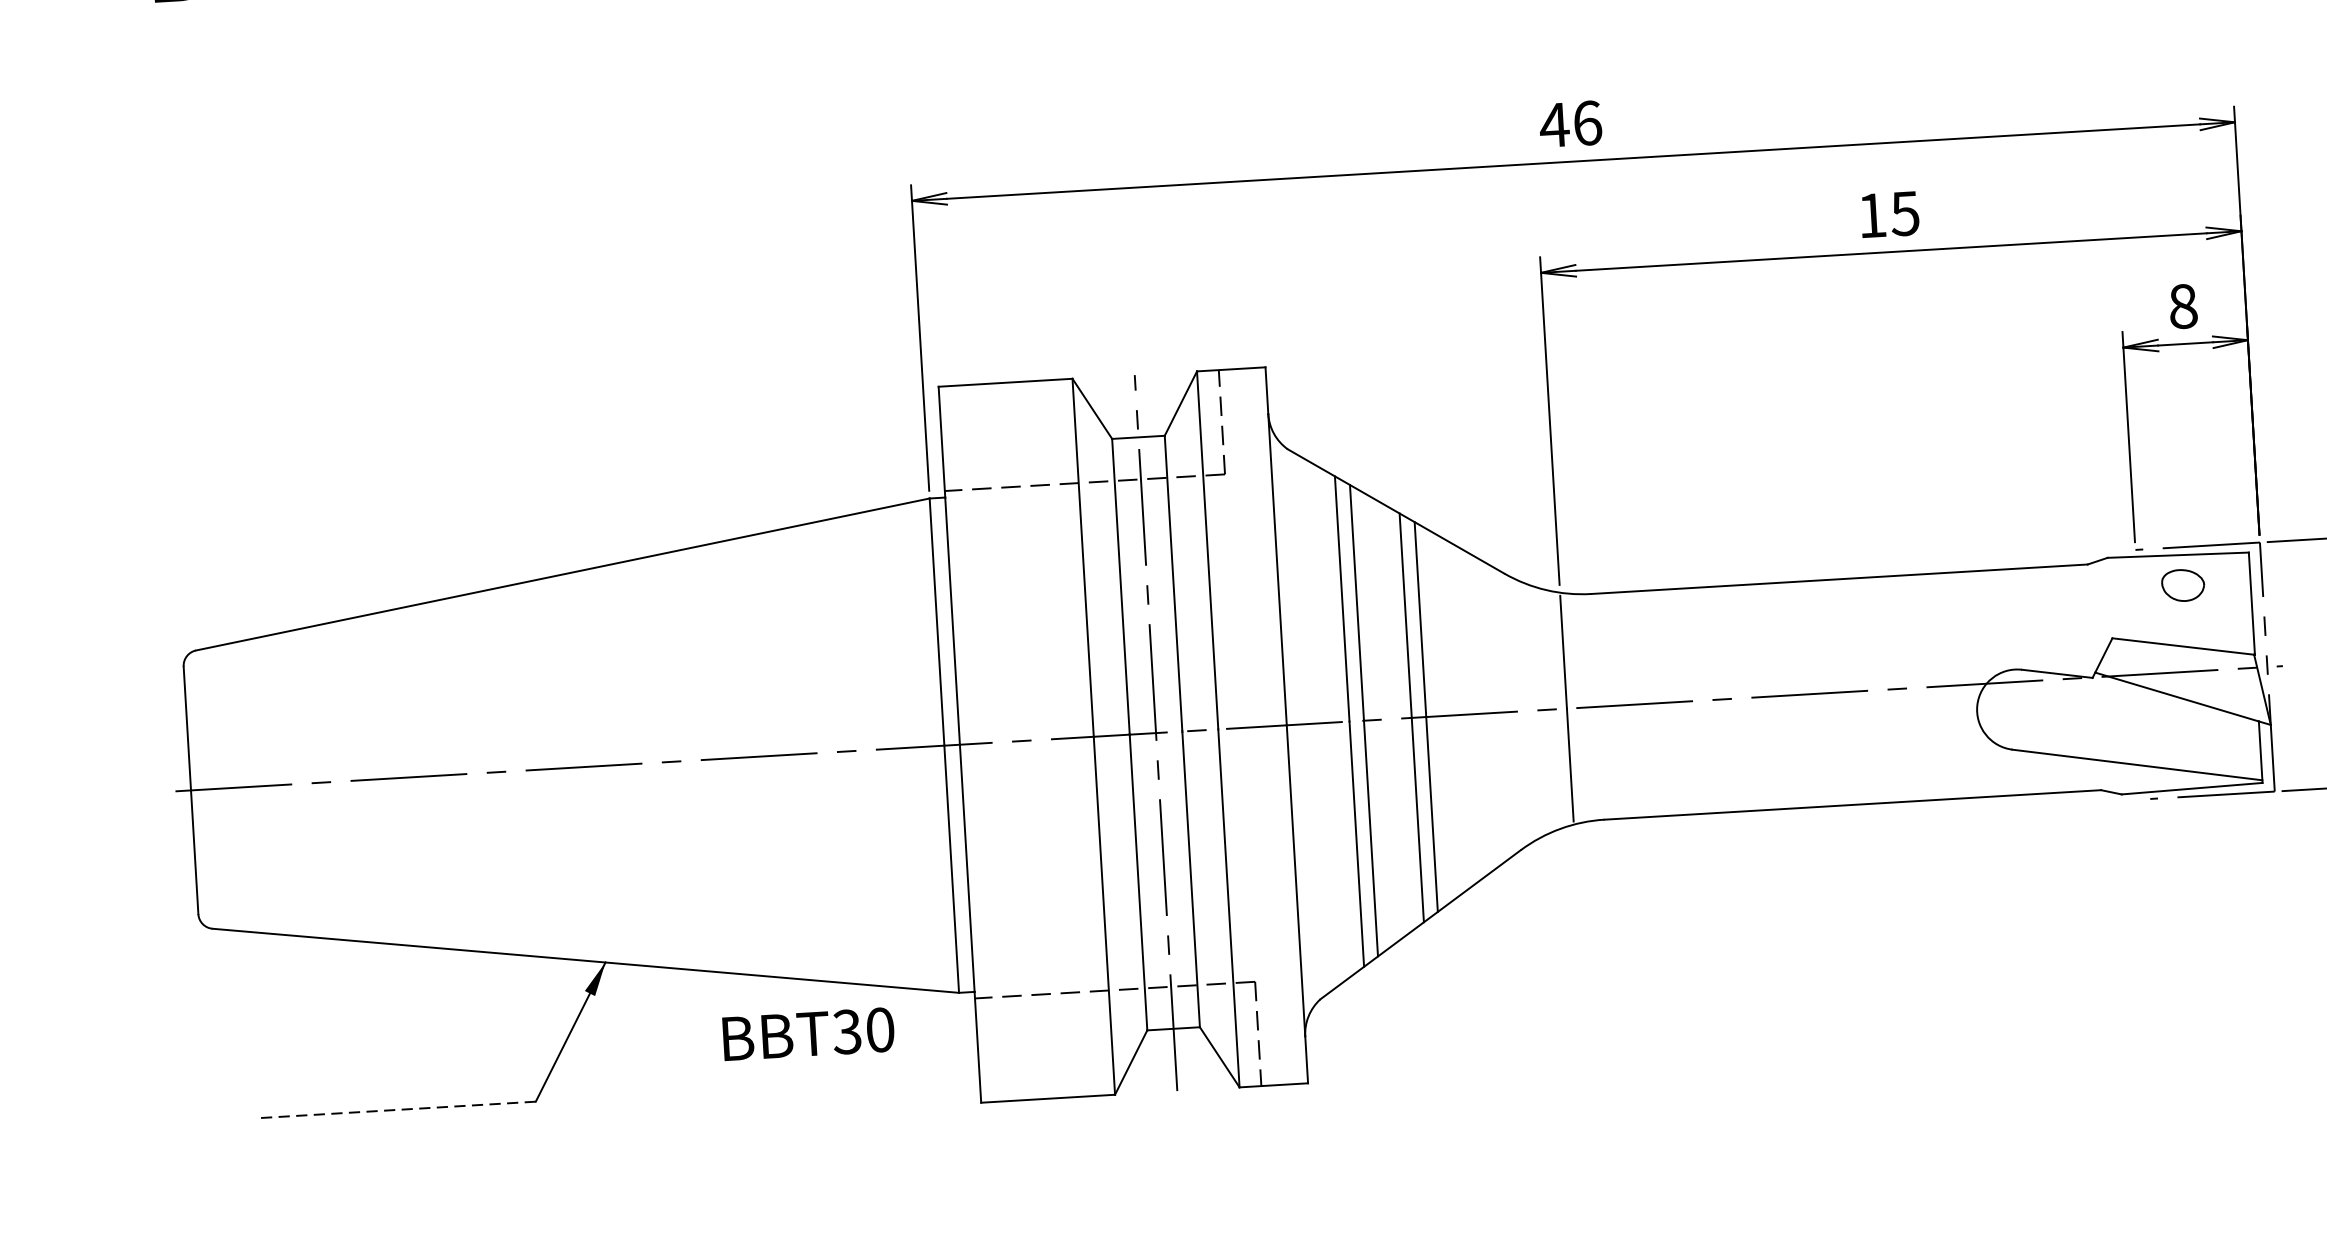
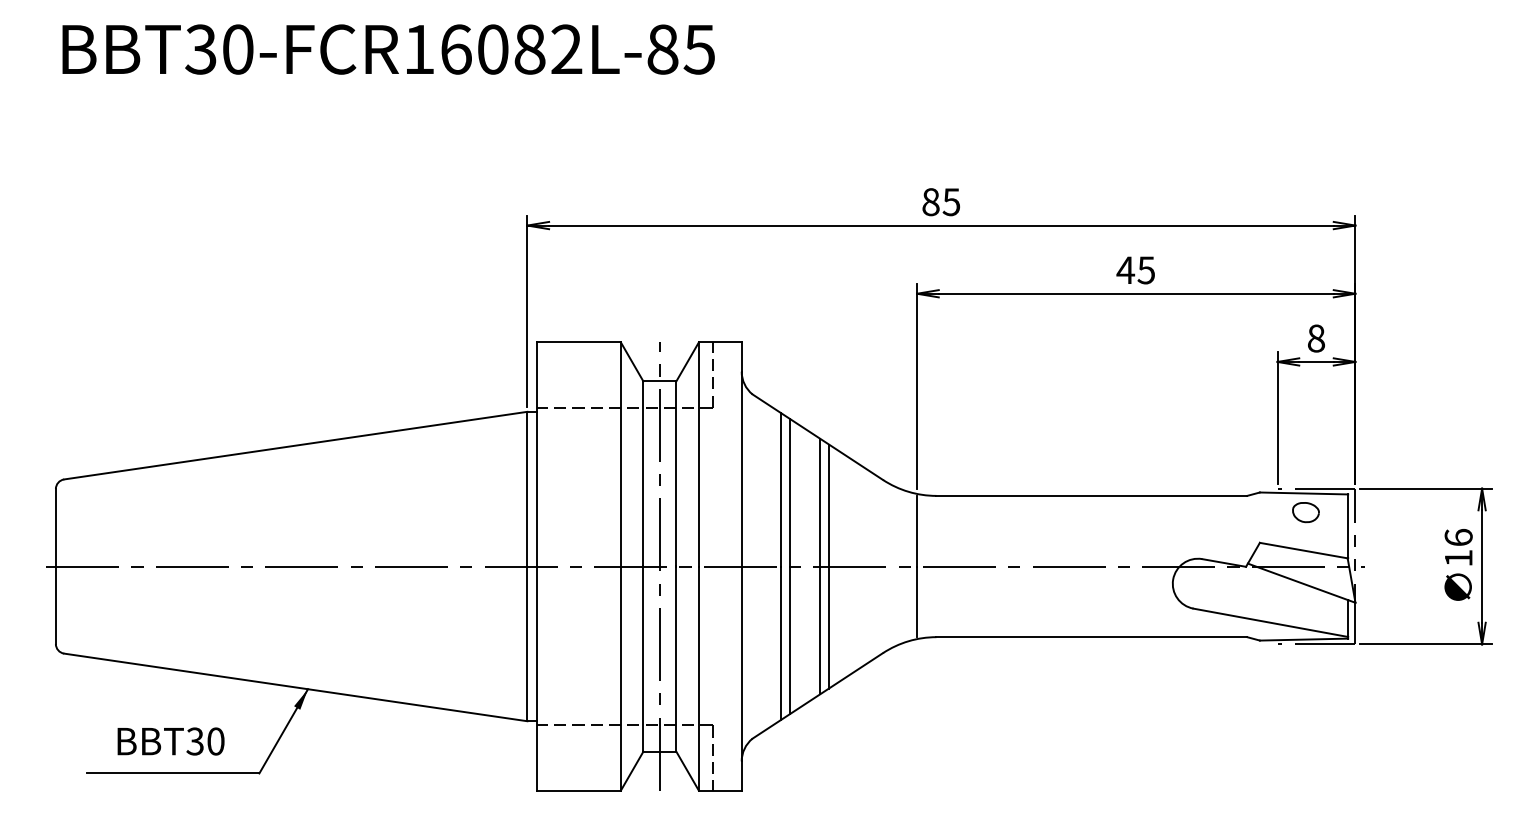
text: (1569, 124) -> (940, 202), 46 -> 85
text: (1871, 214) -> (1125, 269), 15 -> 45
text: (807, 1034) -> (170, 741), moved
line: (396, 1110) -> (172, 773), dashed -> solid

